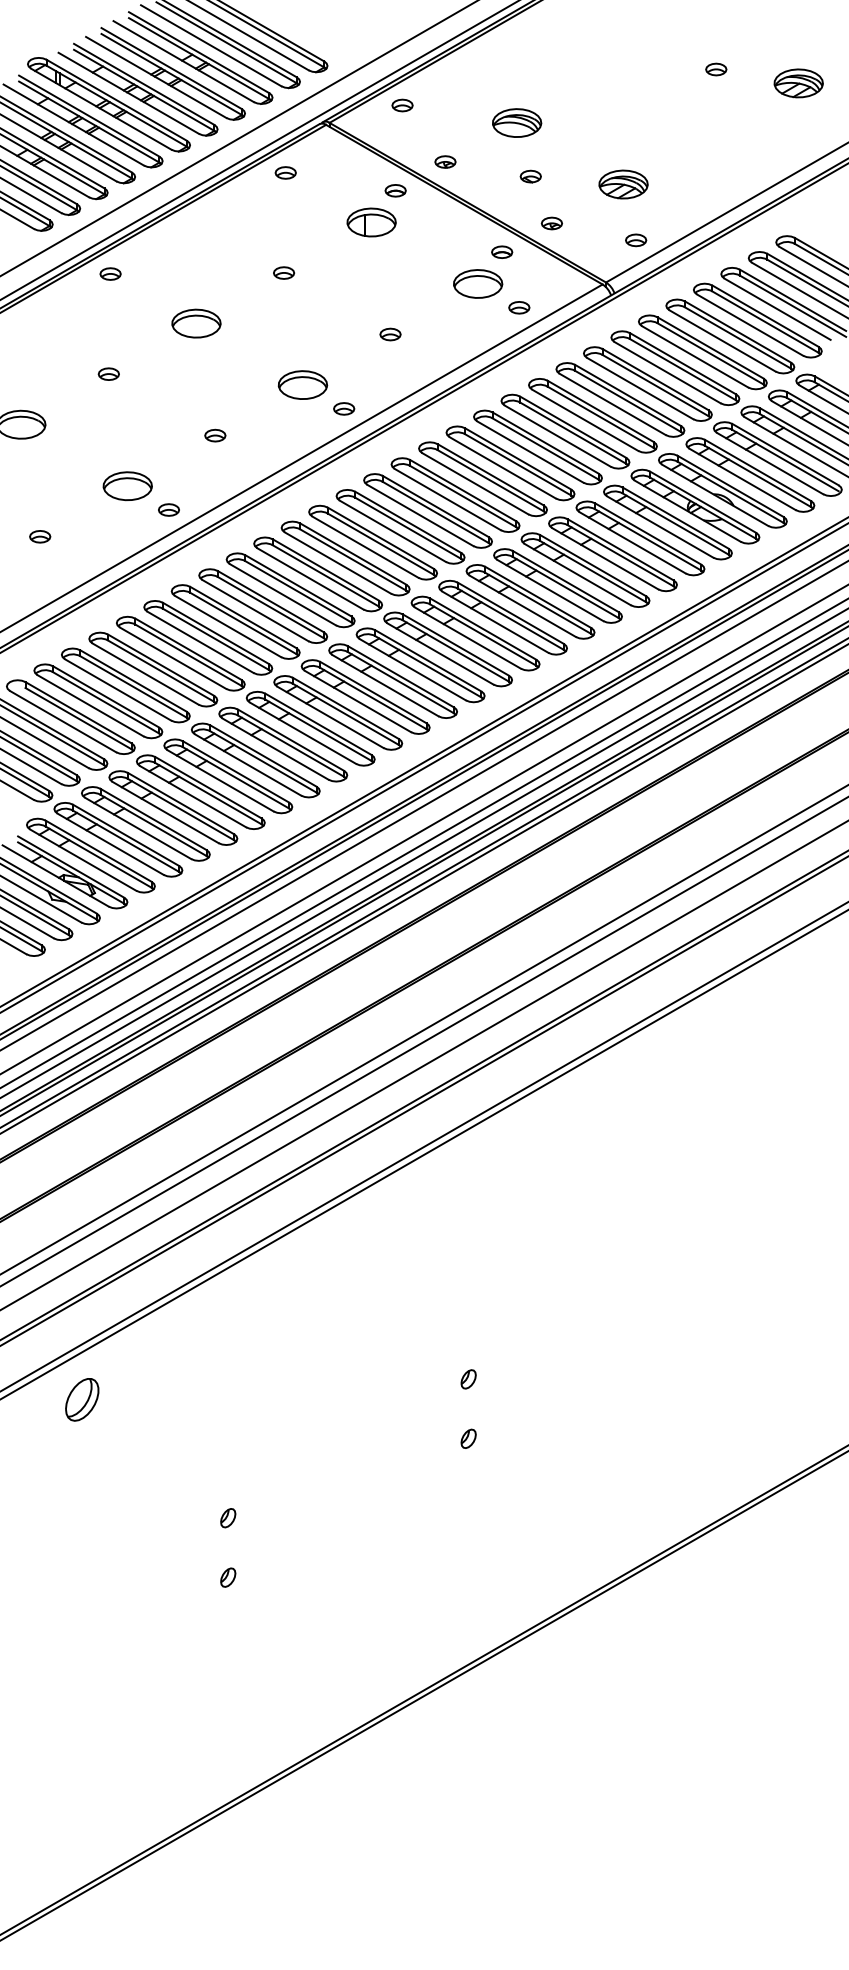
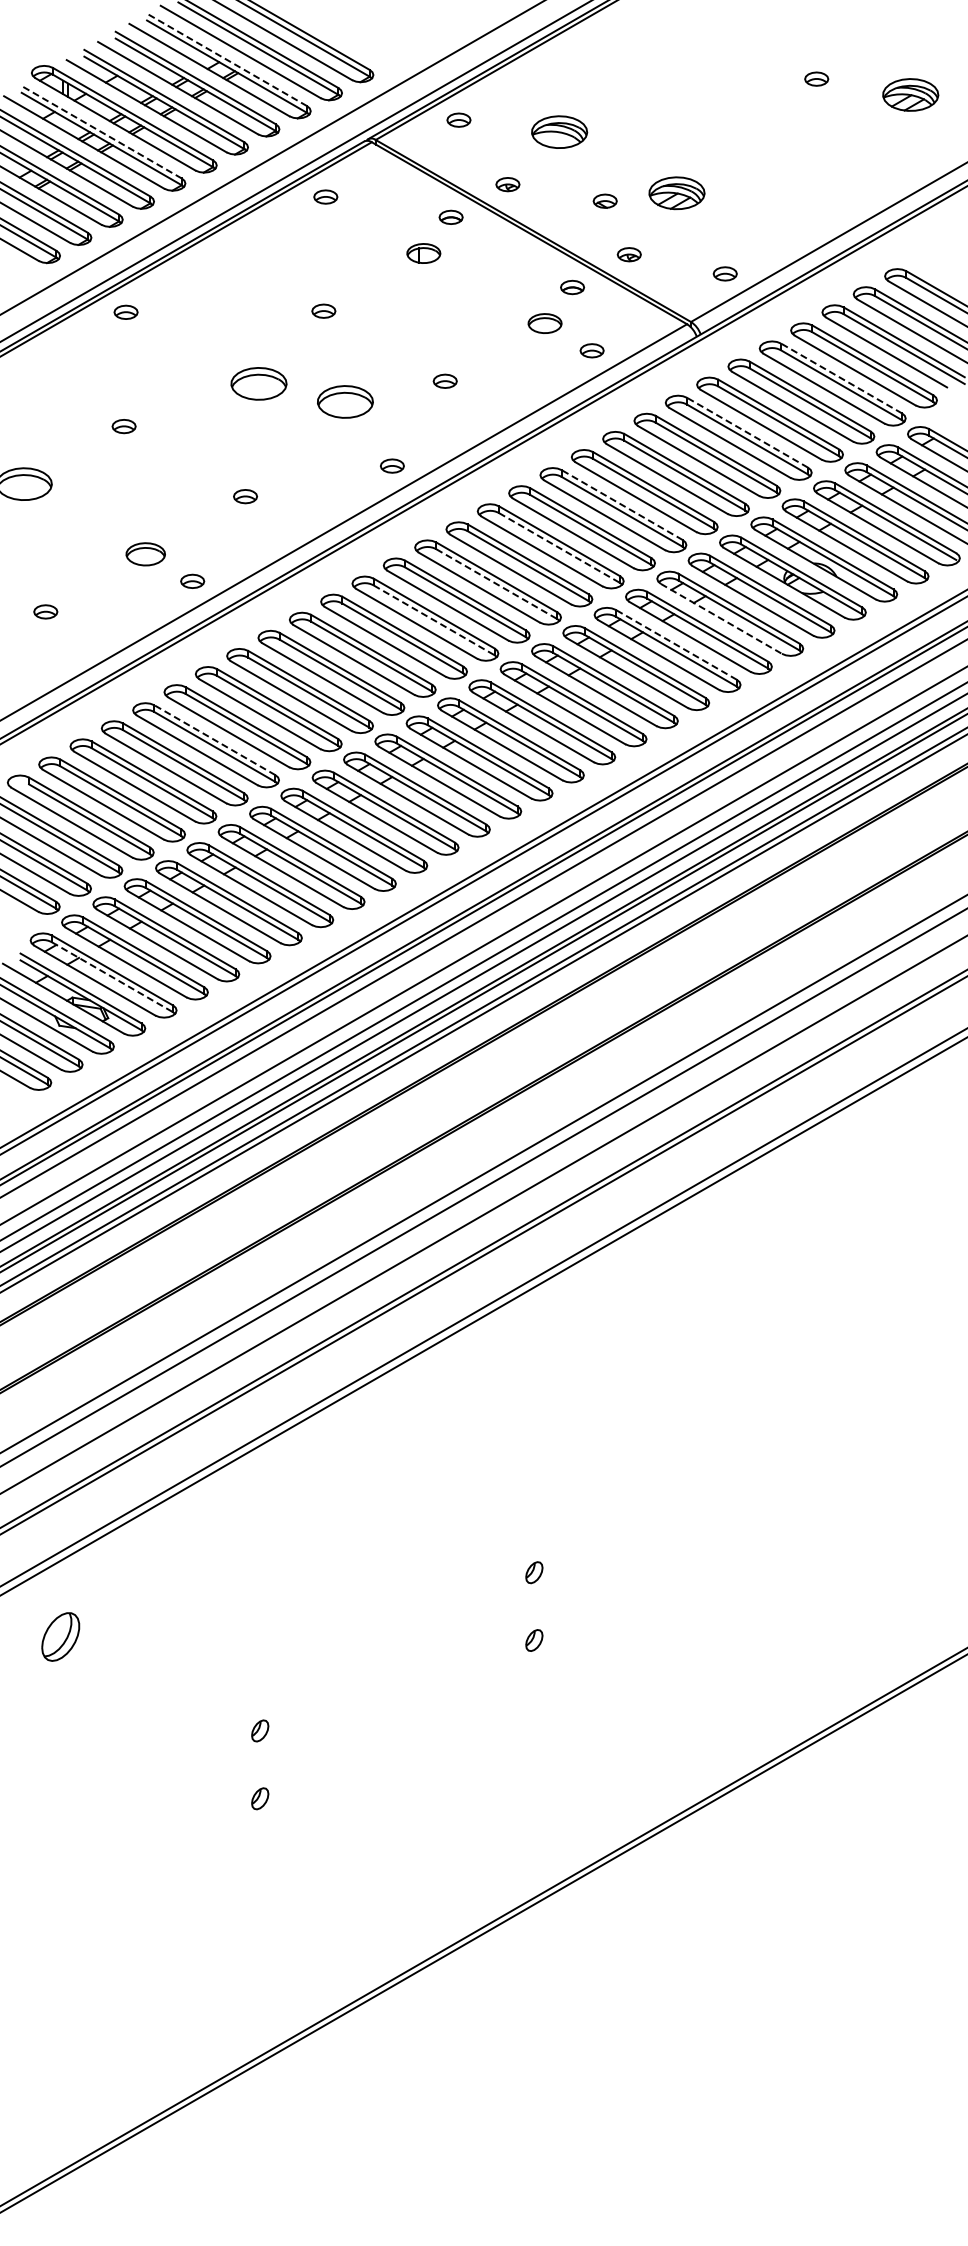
line: (198, 52) -> (226, 59), solid -> dashed
line: (89, 116) -> (101, 132), solid -> dashed
part: (517, 122) -> (559, 131), moved
part: (623, 184) -> (676, 193), moved
part: (371, 222) -> (423, 253), size x0.6
part: (477, 283) -> (544, 323), size x0.6
part: (196, 323) -> (258, 383), moved
line: (738, 332) -> (841, 378), solid -> dashed
line: (655, 379) -> (747, 432), solid -> dashed
part: (303, 384) -> (345, 401), moved
line: (545, 443) -> (622, 505), solid -> dashed
line: (490, 481) -> (559, 548), solid -> dashed
part: (127, 486) -> (145, 554), size x0.7
line: (435, 512) -> (496, 584), solid -> dashed
line: (632, 542) -> (721, 618), solid -> dashed
line: (381, 544) -> (434, 620), solid -> dashed
line: (593, 565) -> (676, 644), solid -> dashed
line: (188, 649) -> (214, 740), solid -> dashed
line: (98, 857) -> (112, 977), solid -> dashed
part: (82, 1399) -> (60, 1636), moved

